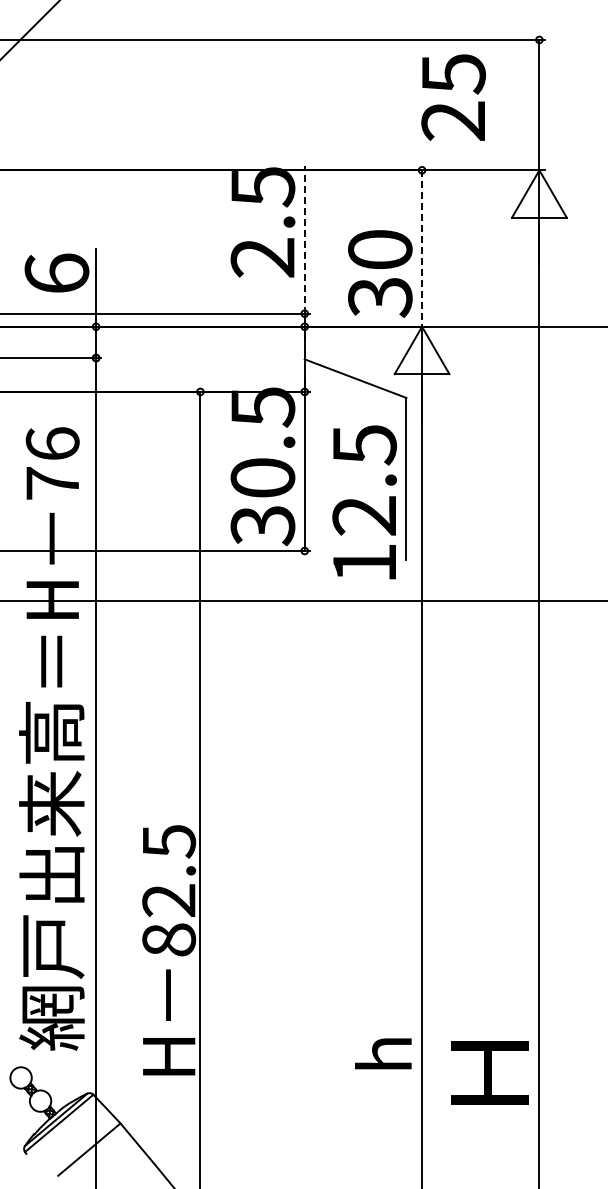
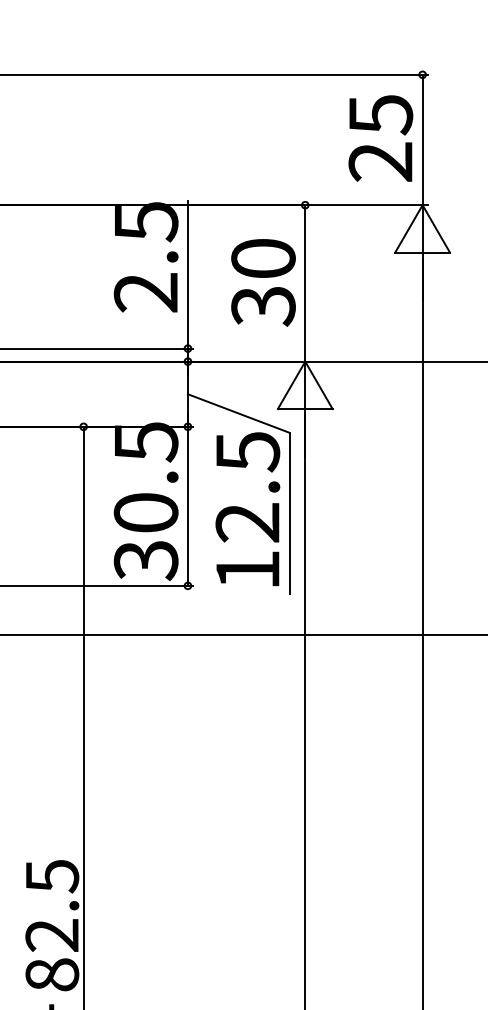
text: (453, 97) -> (380, 138), moved
line: (304, 239) -> (187, 274), dashed -> solid
line: (422, 249) -> (305, 284), dashed -> solid
text: (380, 273) -> (263, 282), moved
text: (364, 502) -> (247, 509), moved

